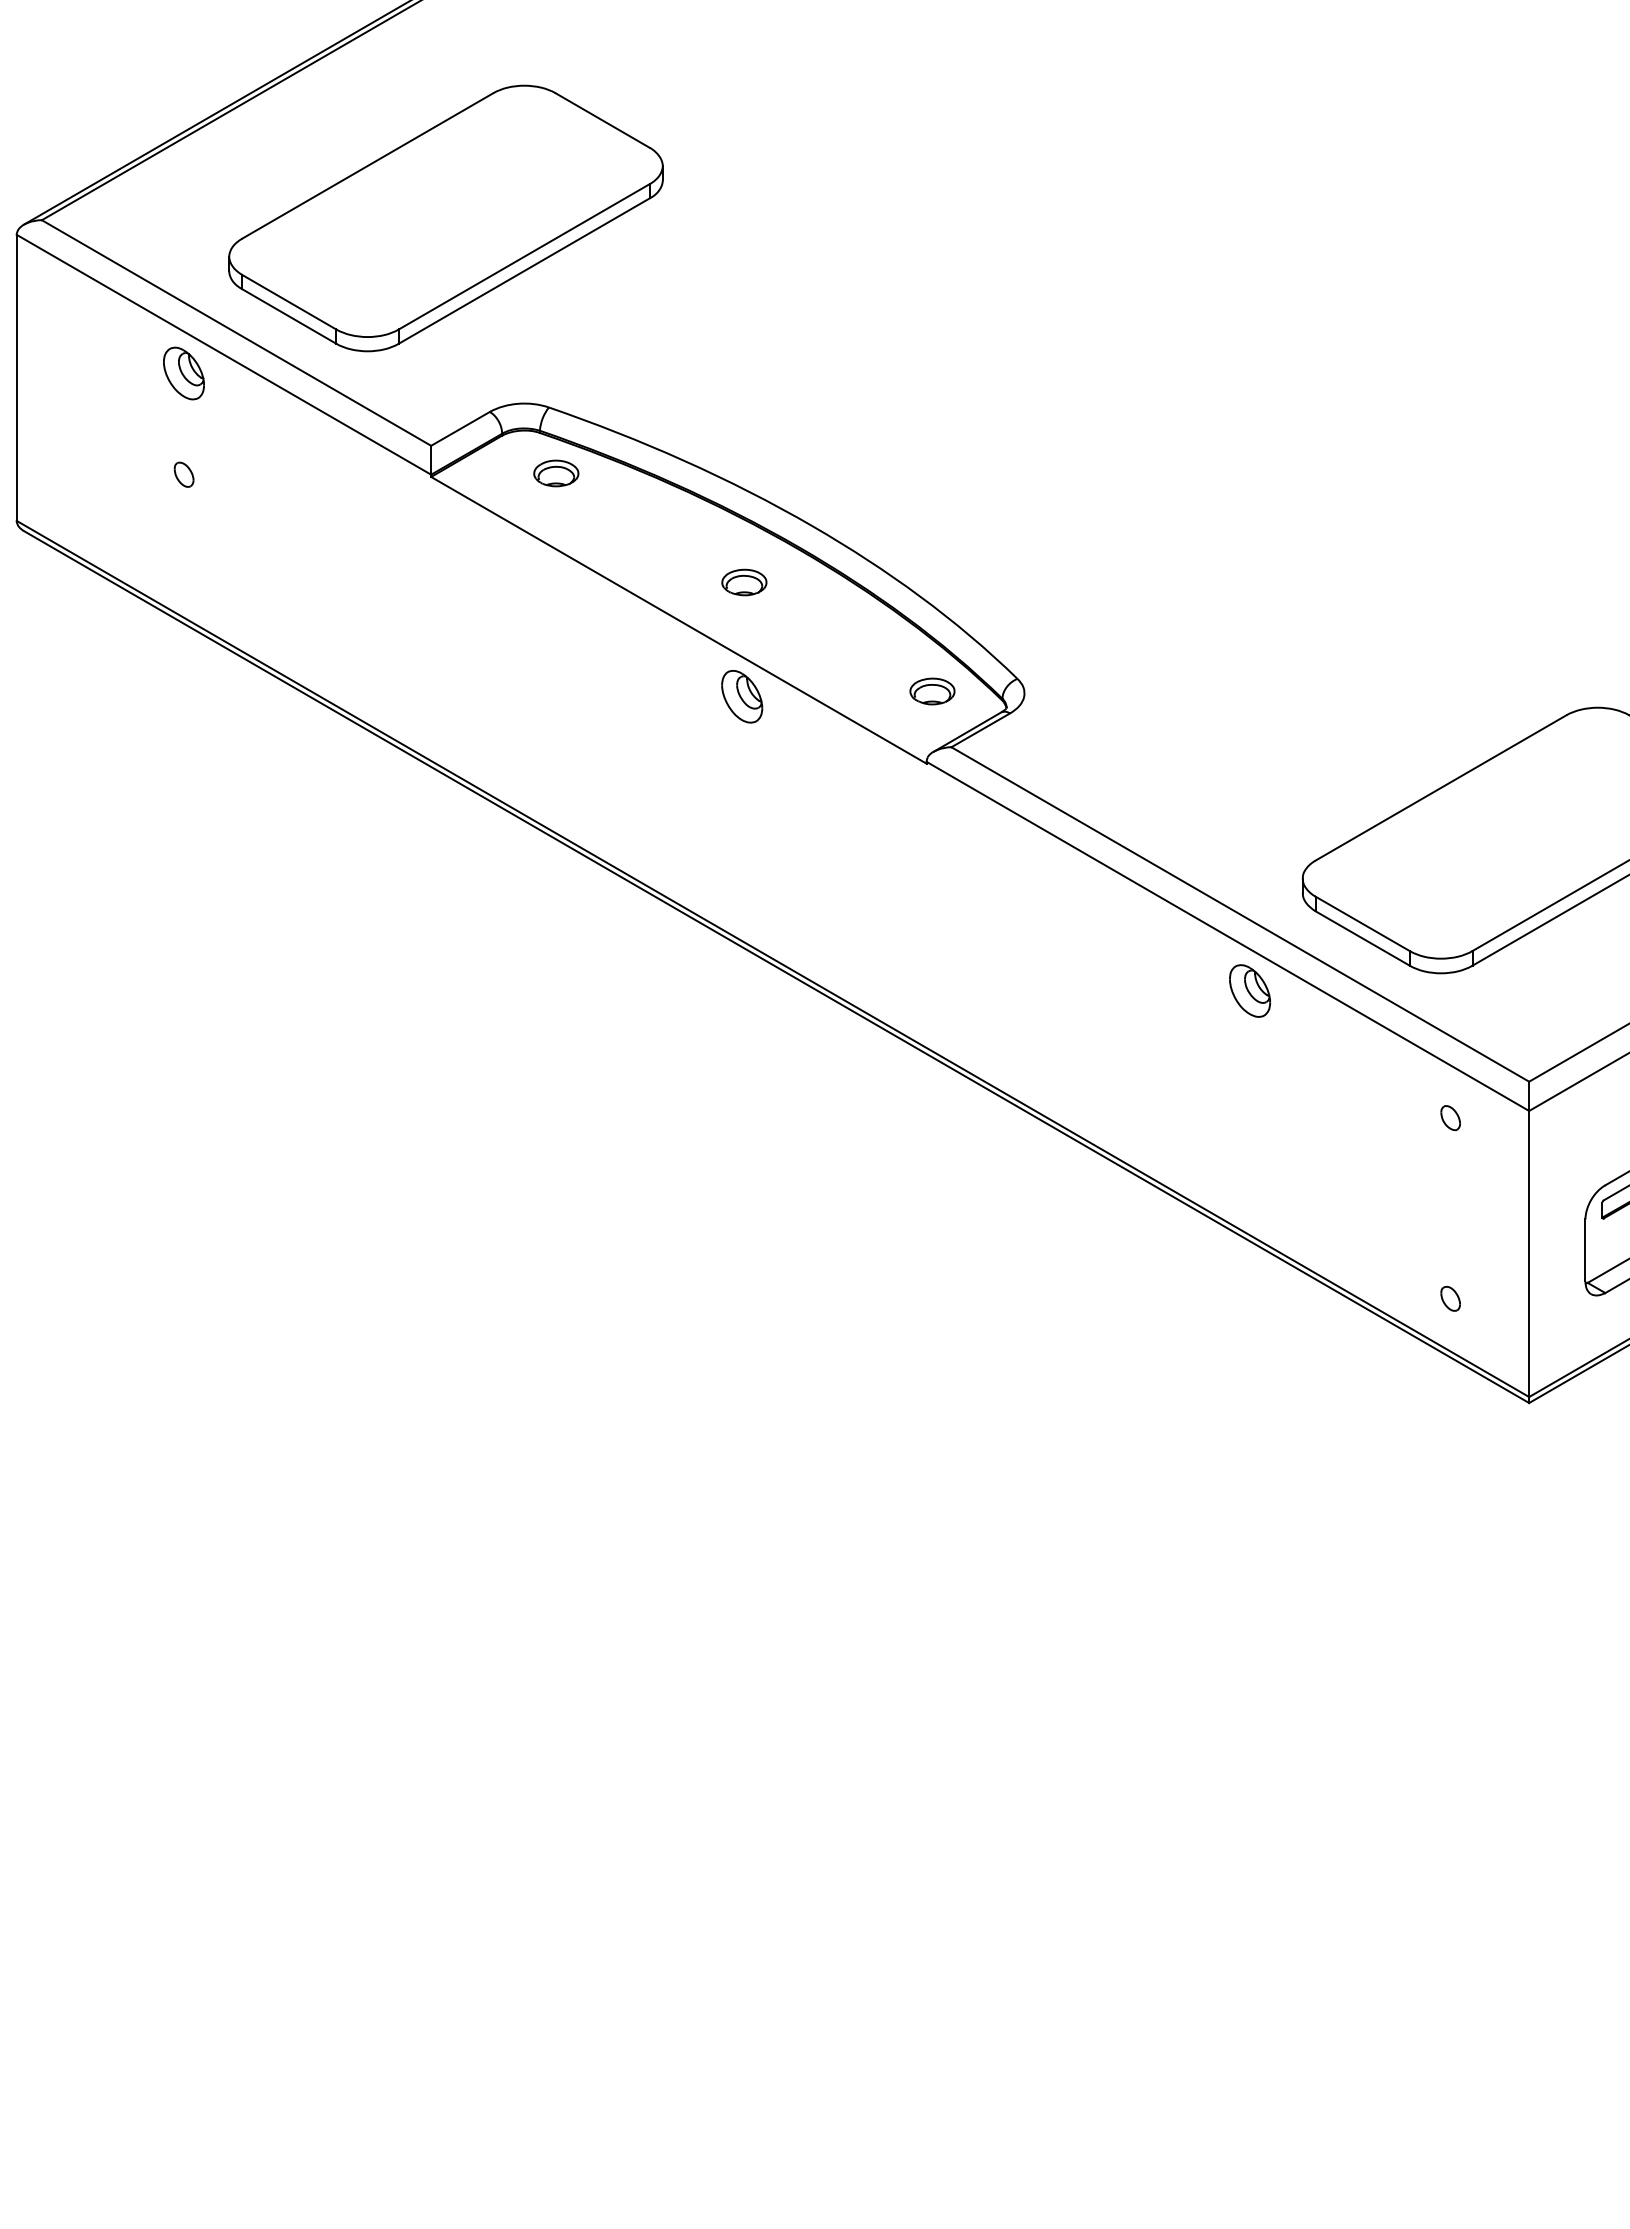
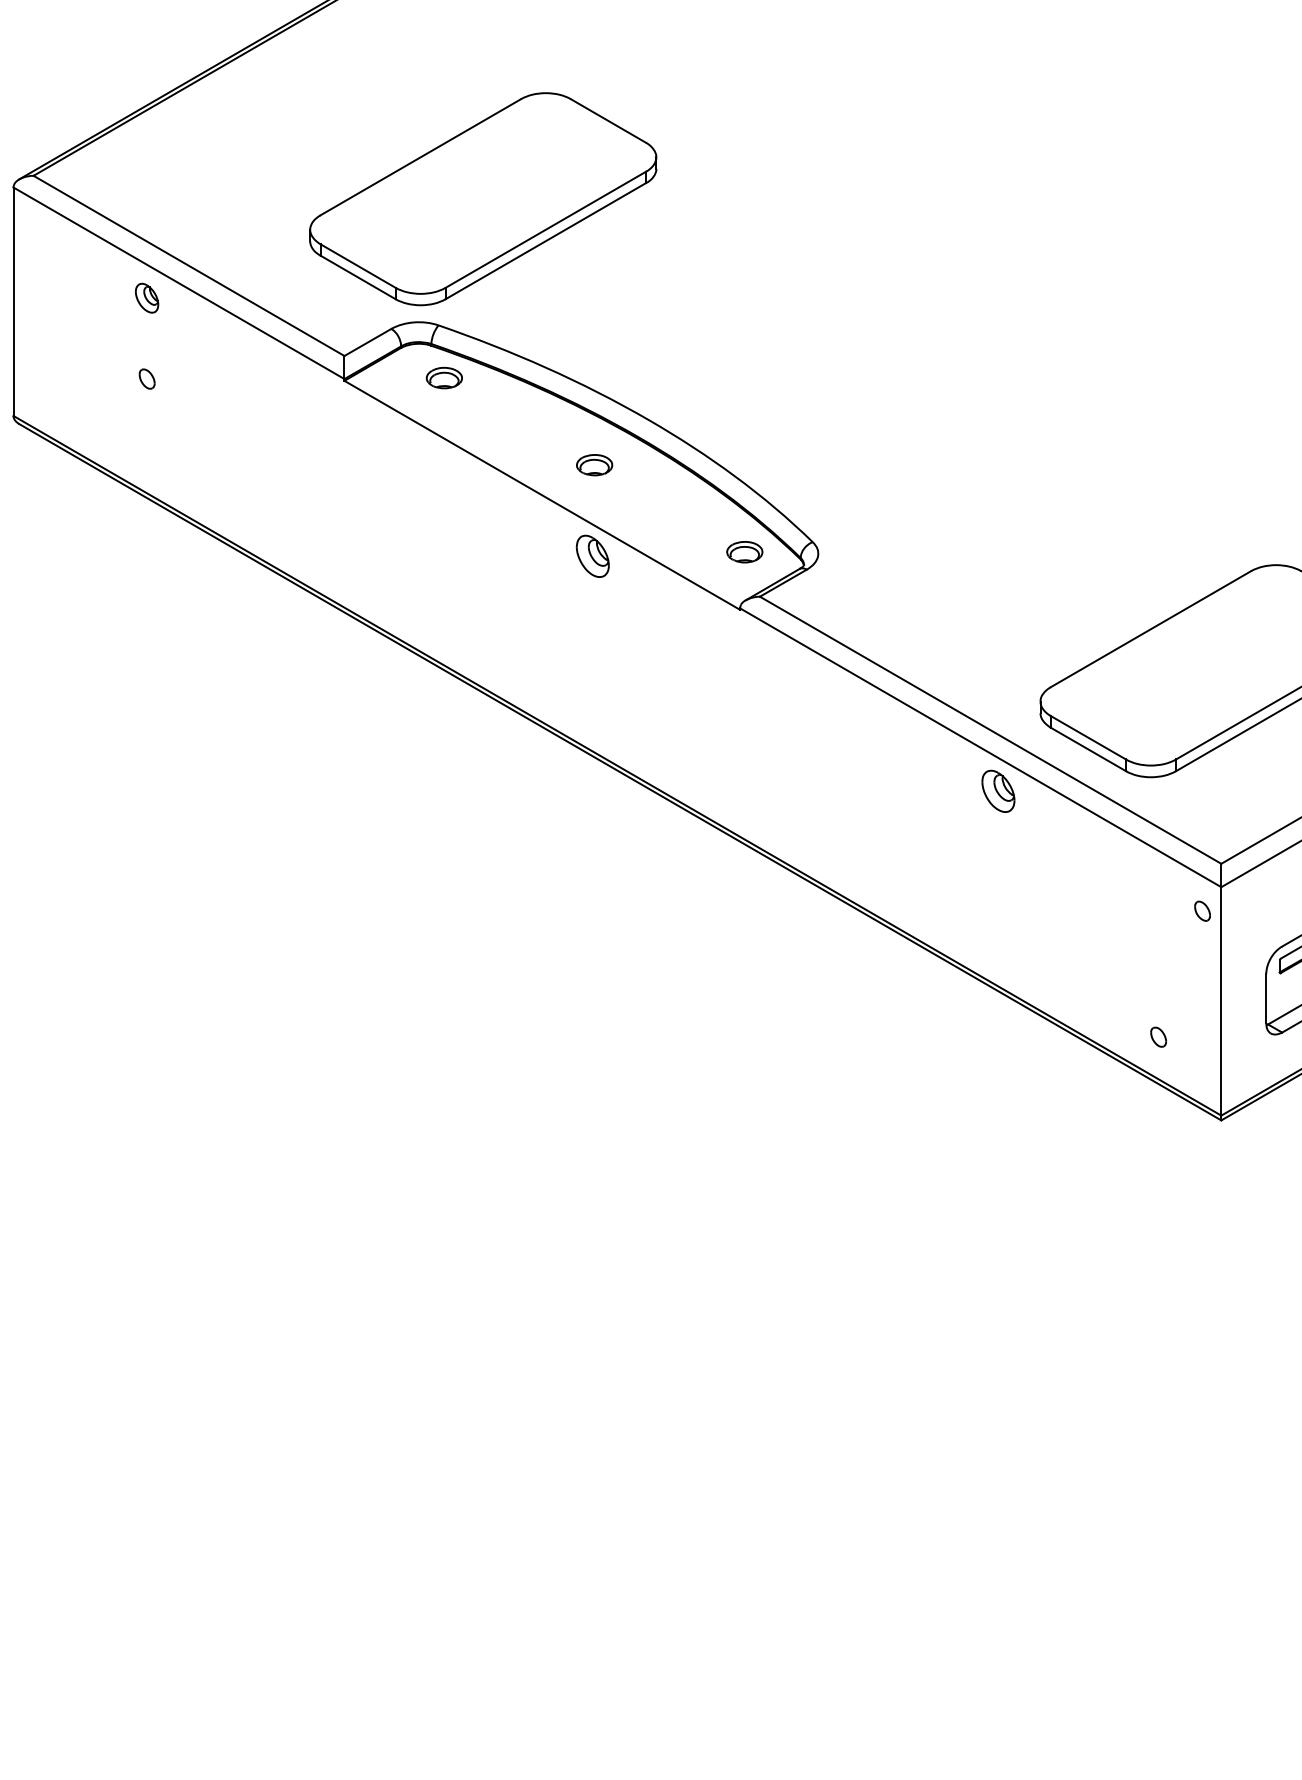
part: (445, 218) -> (482, 199), moved
part: (183, 373) -> (146, 298), size x0.7
part: (1450, 1118) -> (1202, 911), moved

